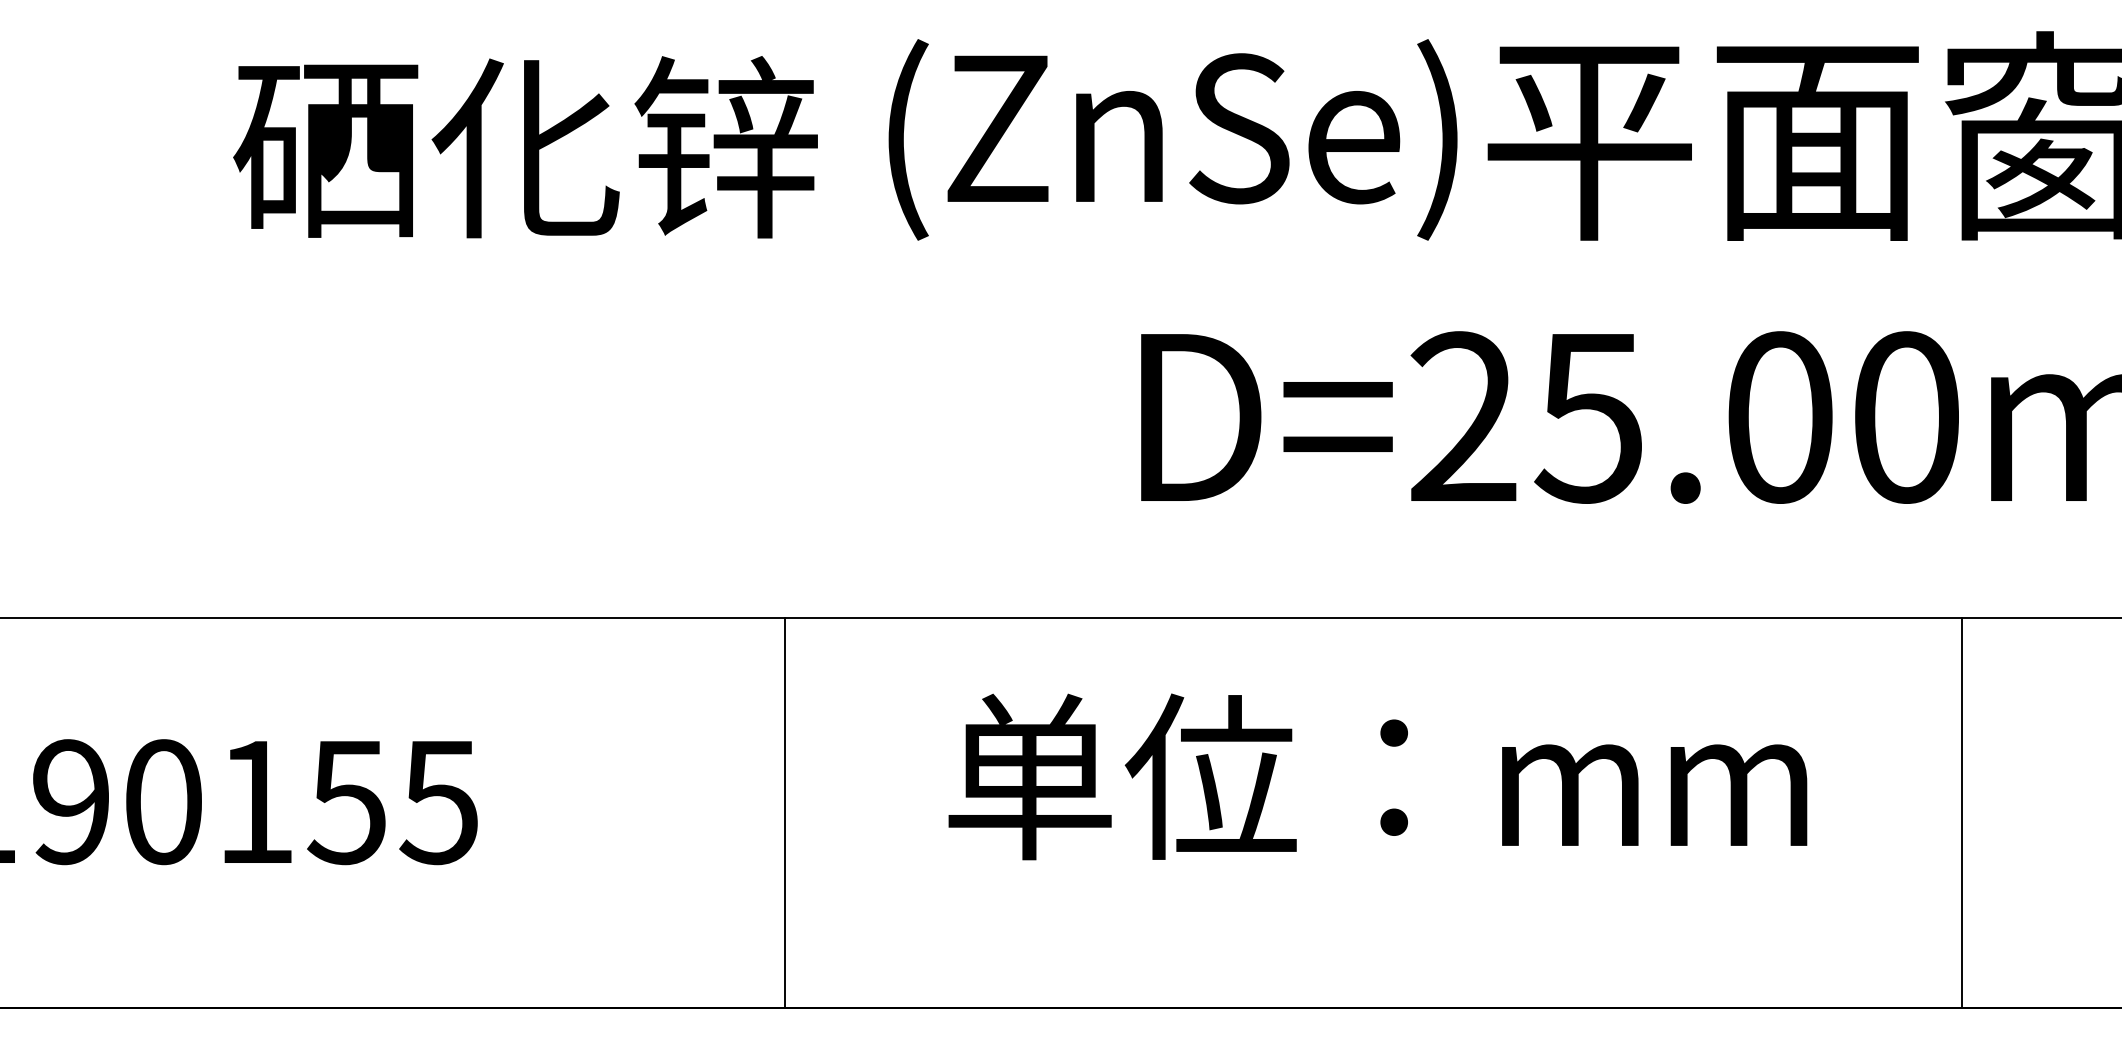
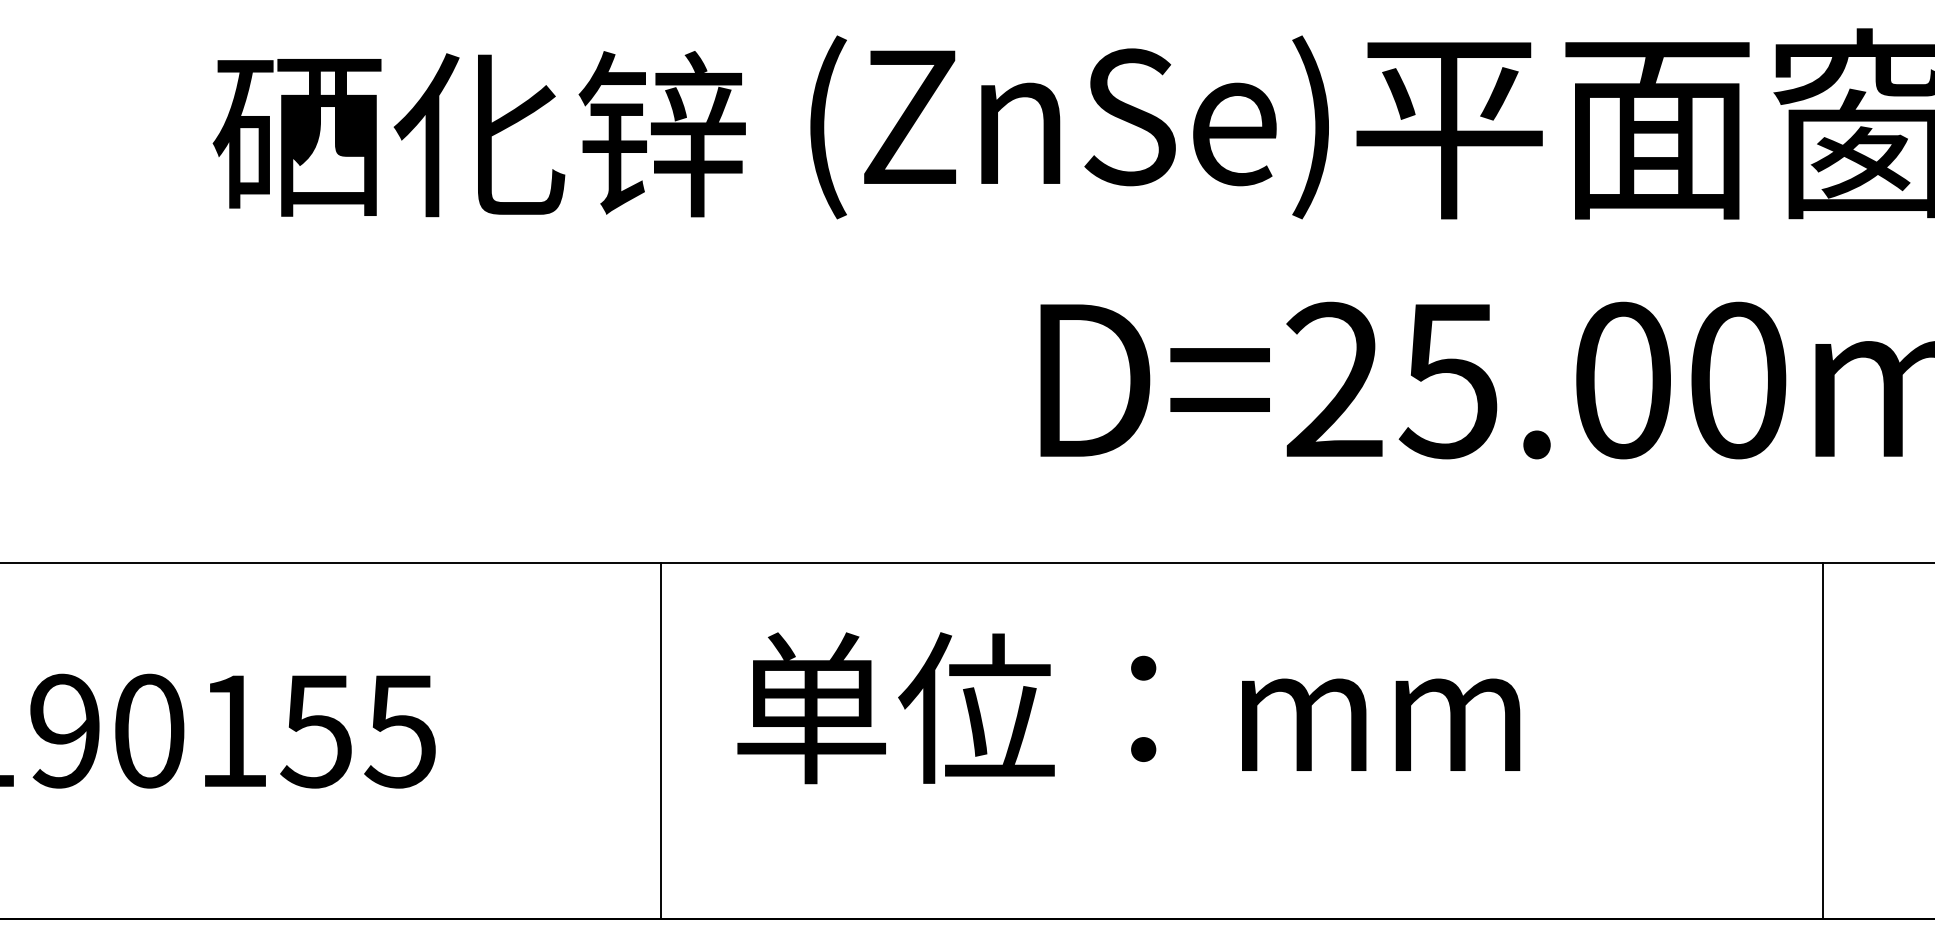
text: (1377, 776) -> (1128, 707), moved
line: (785, 812) -> (661, 740), moved
line: (1962, 812) -> (1823, 740), moved

